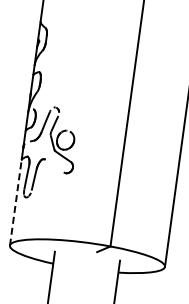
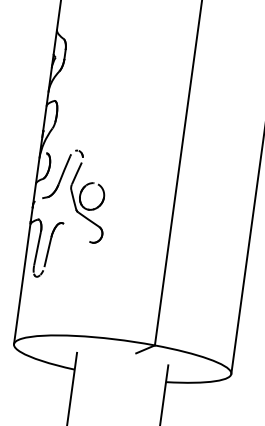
line: (16, 201) -> (23, 282), dashed -> solid

